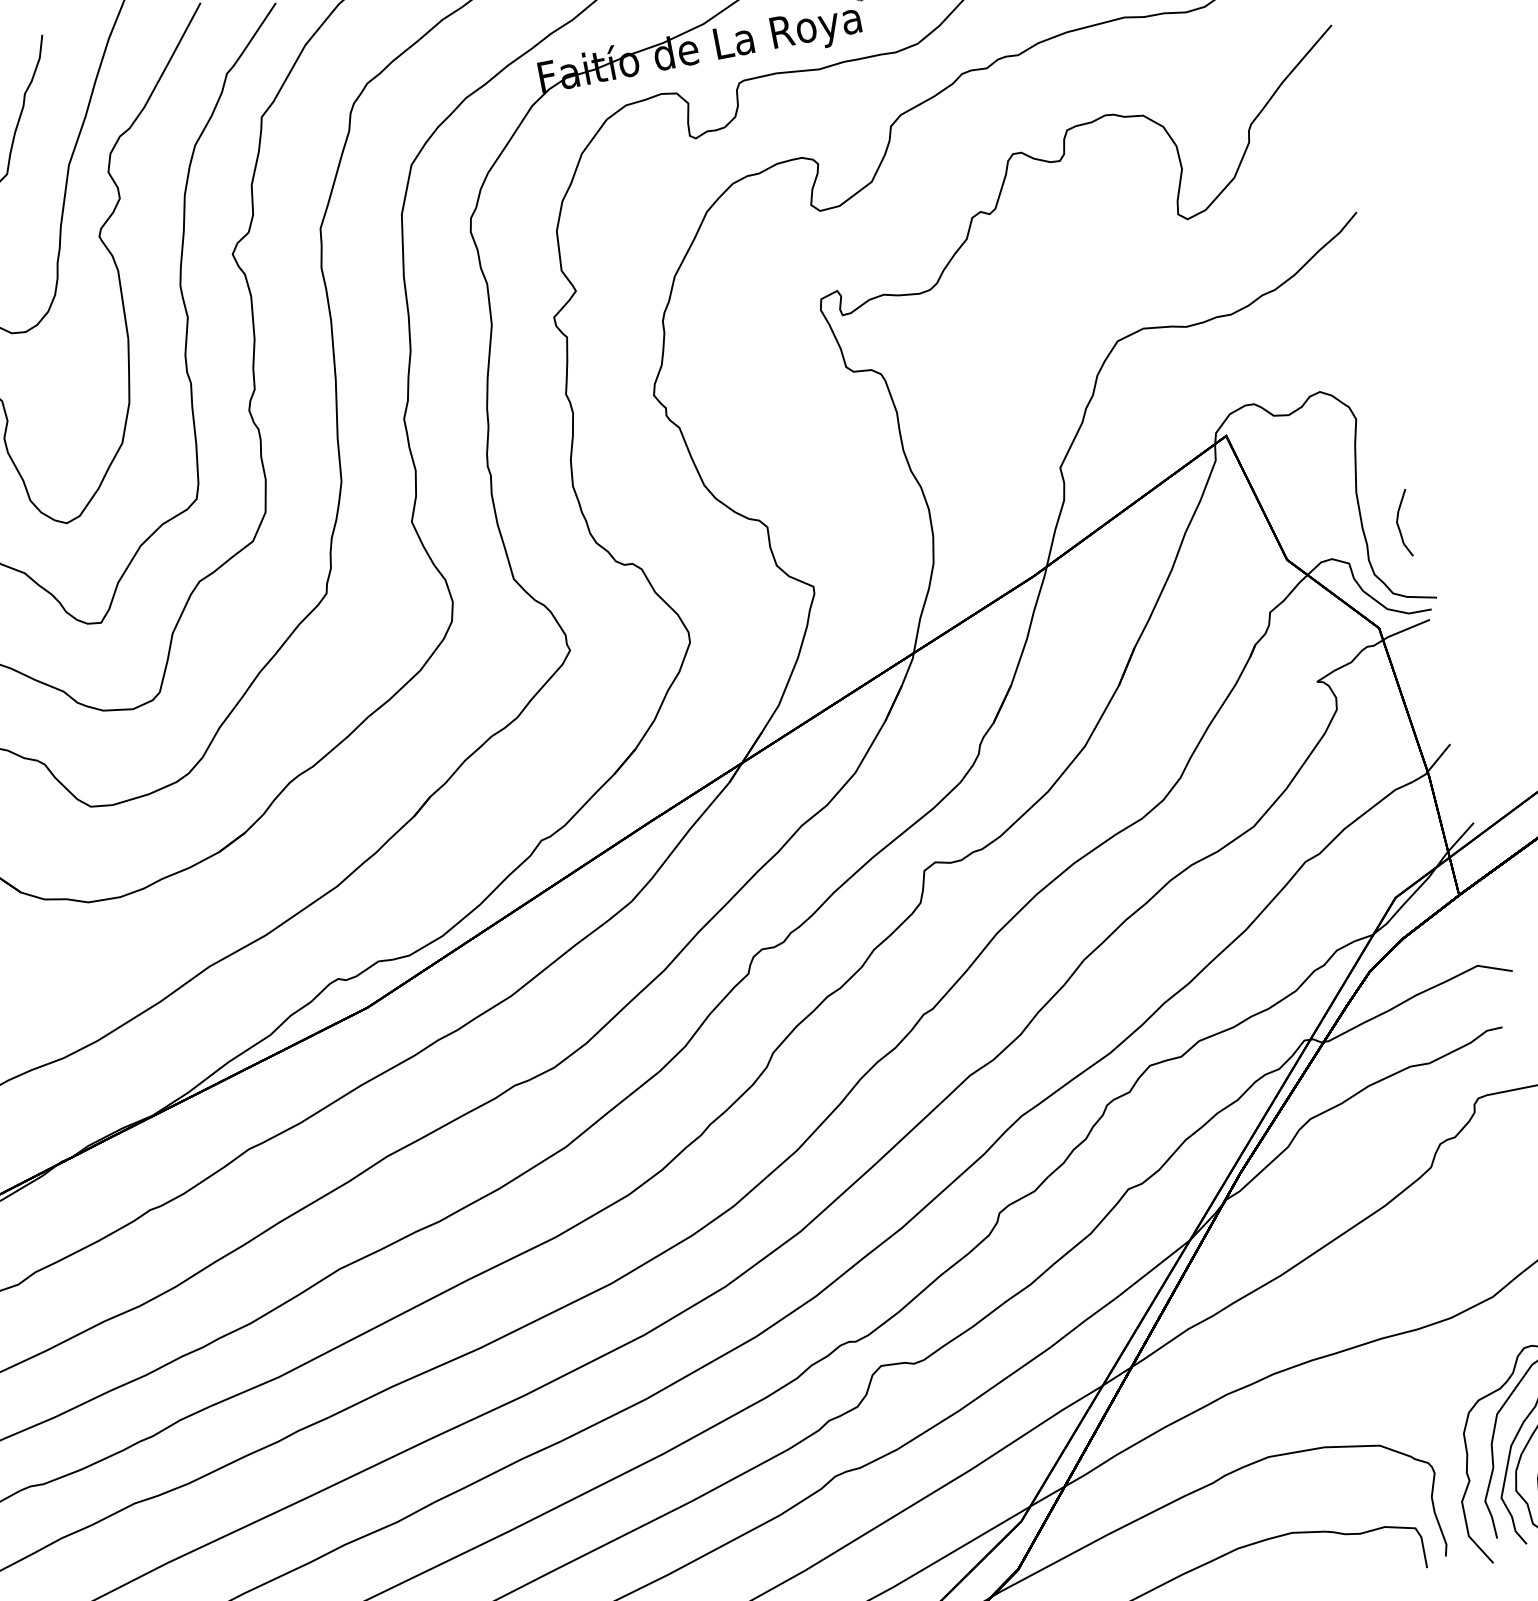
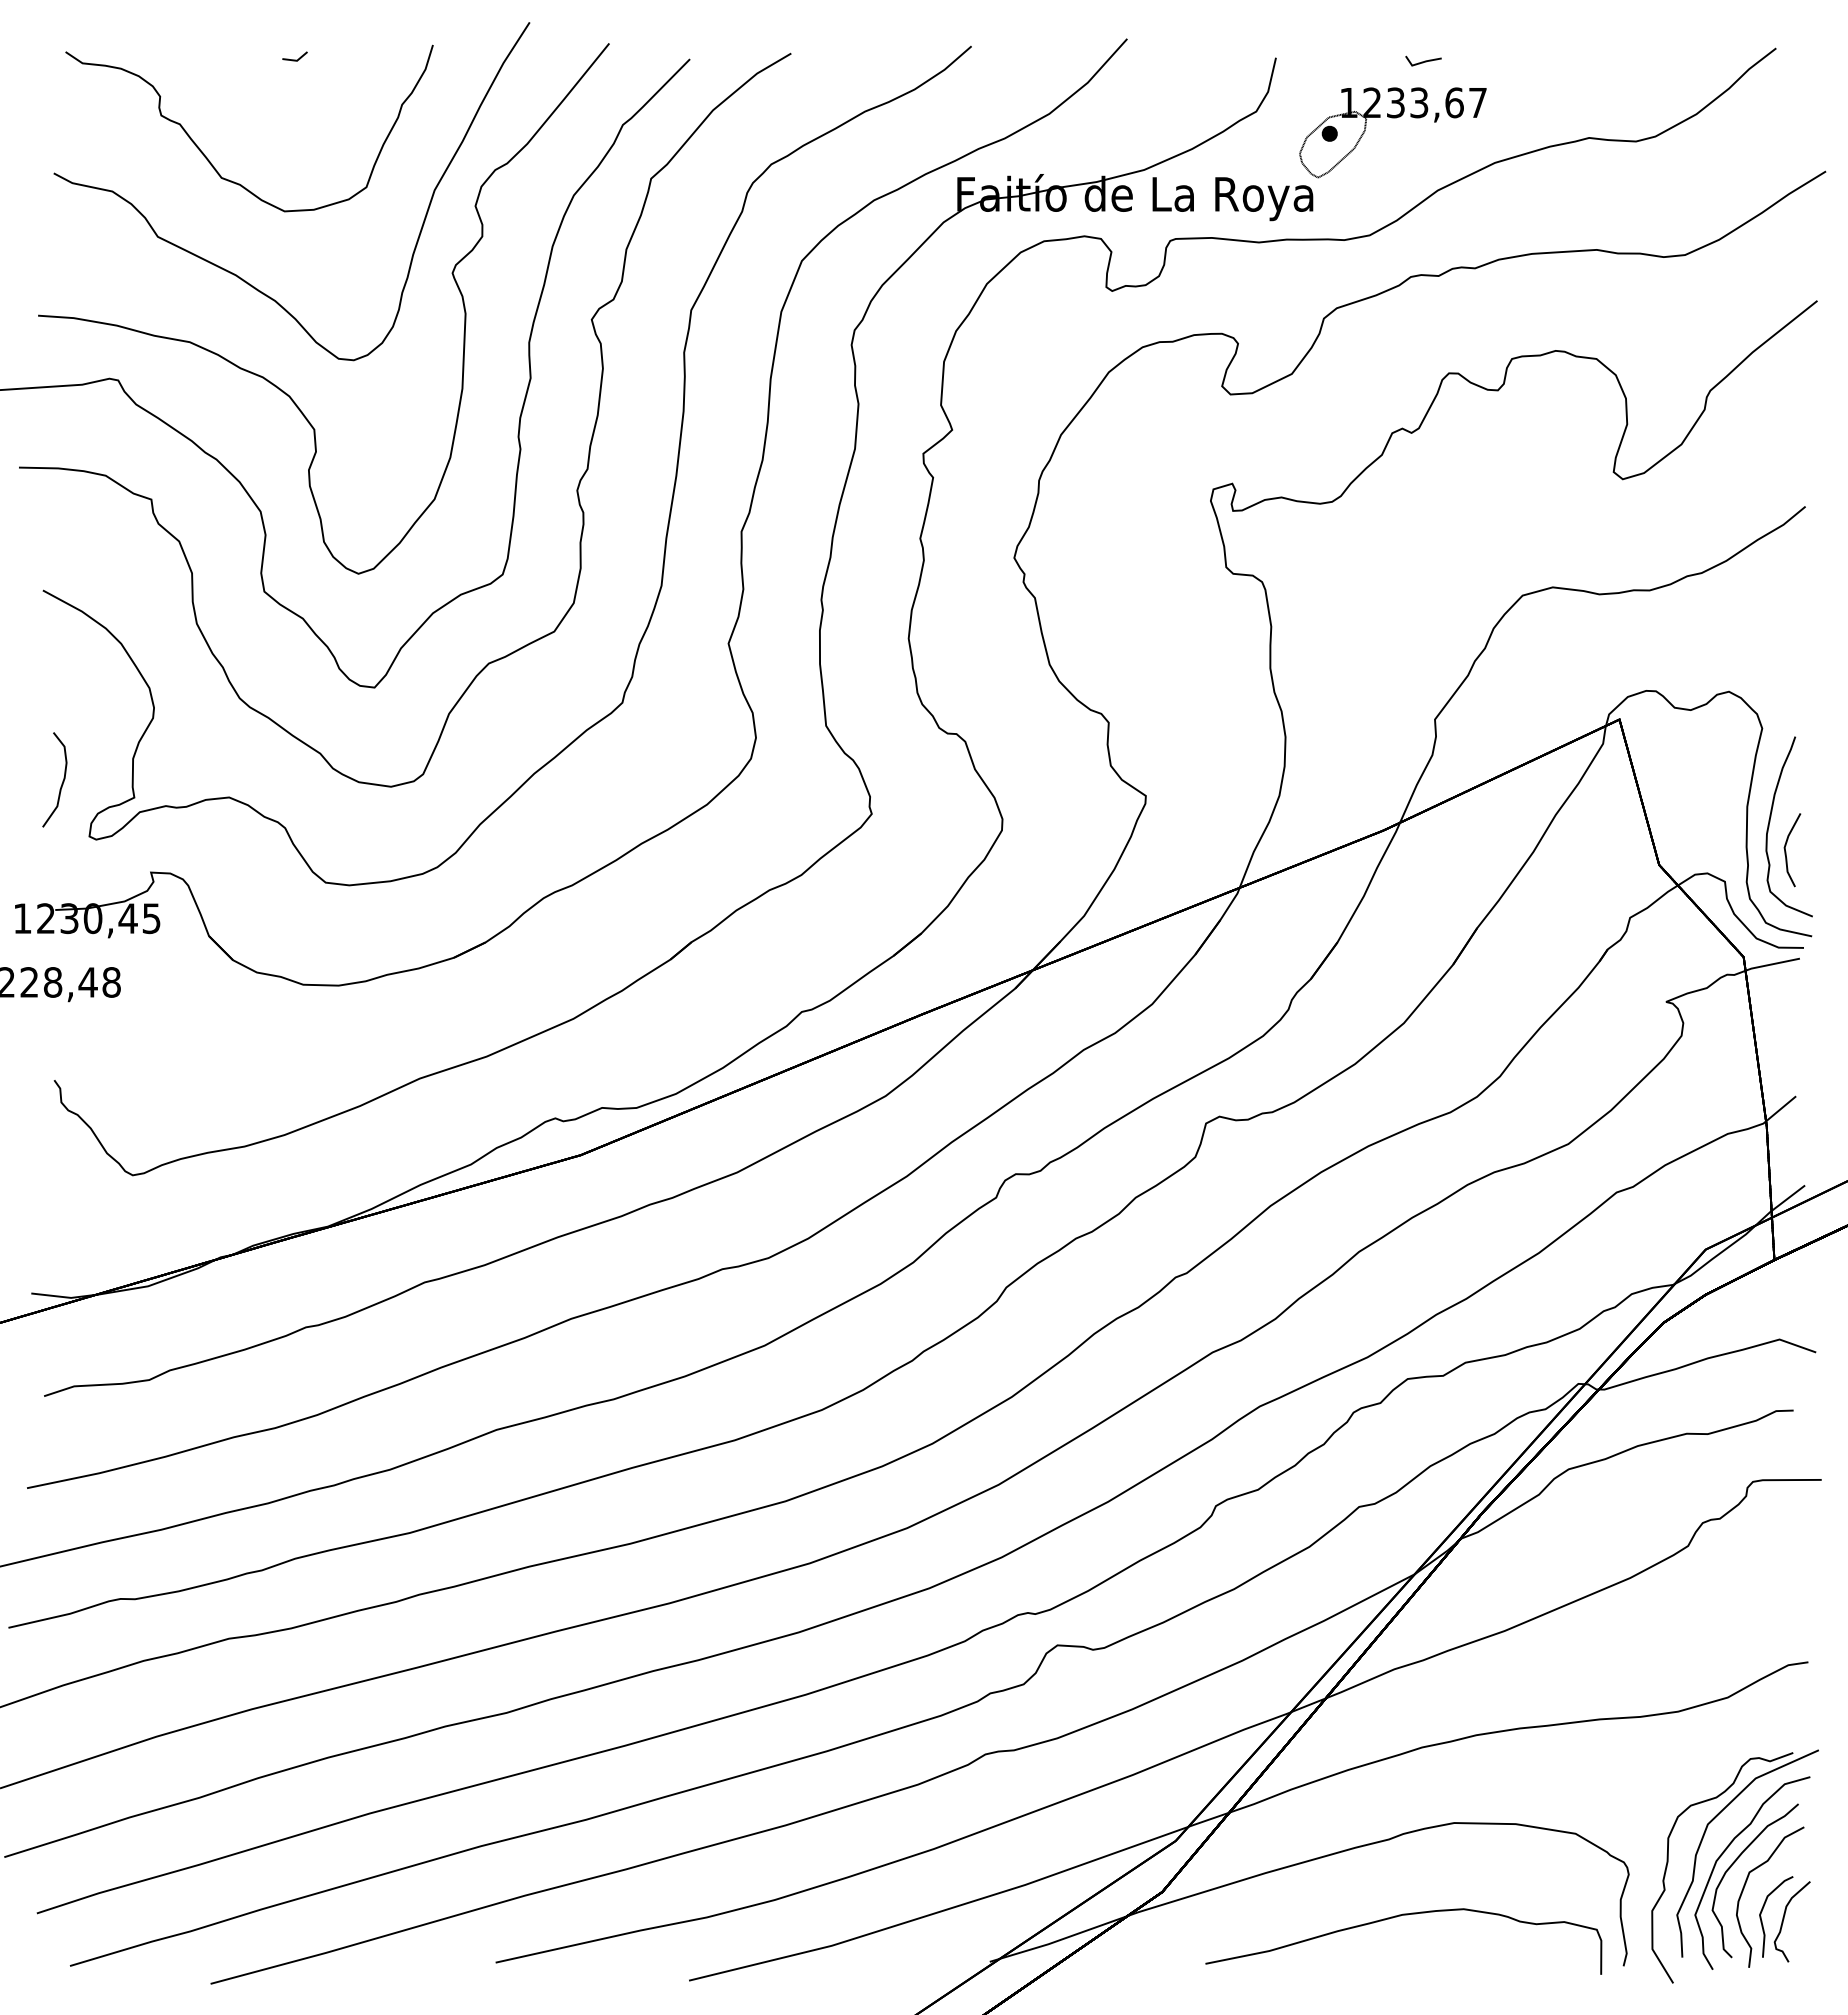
curve: (1379, 502) -> (1770, 822), added

